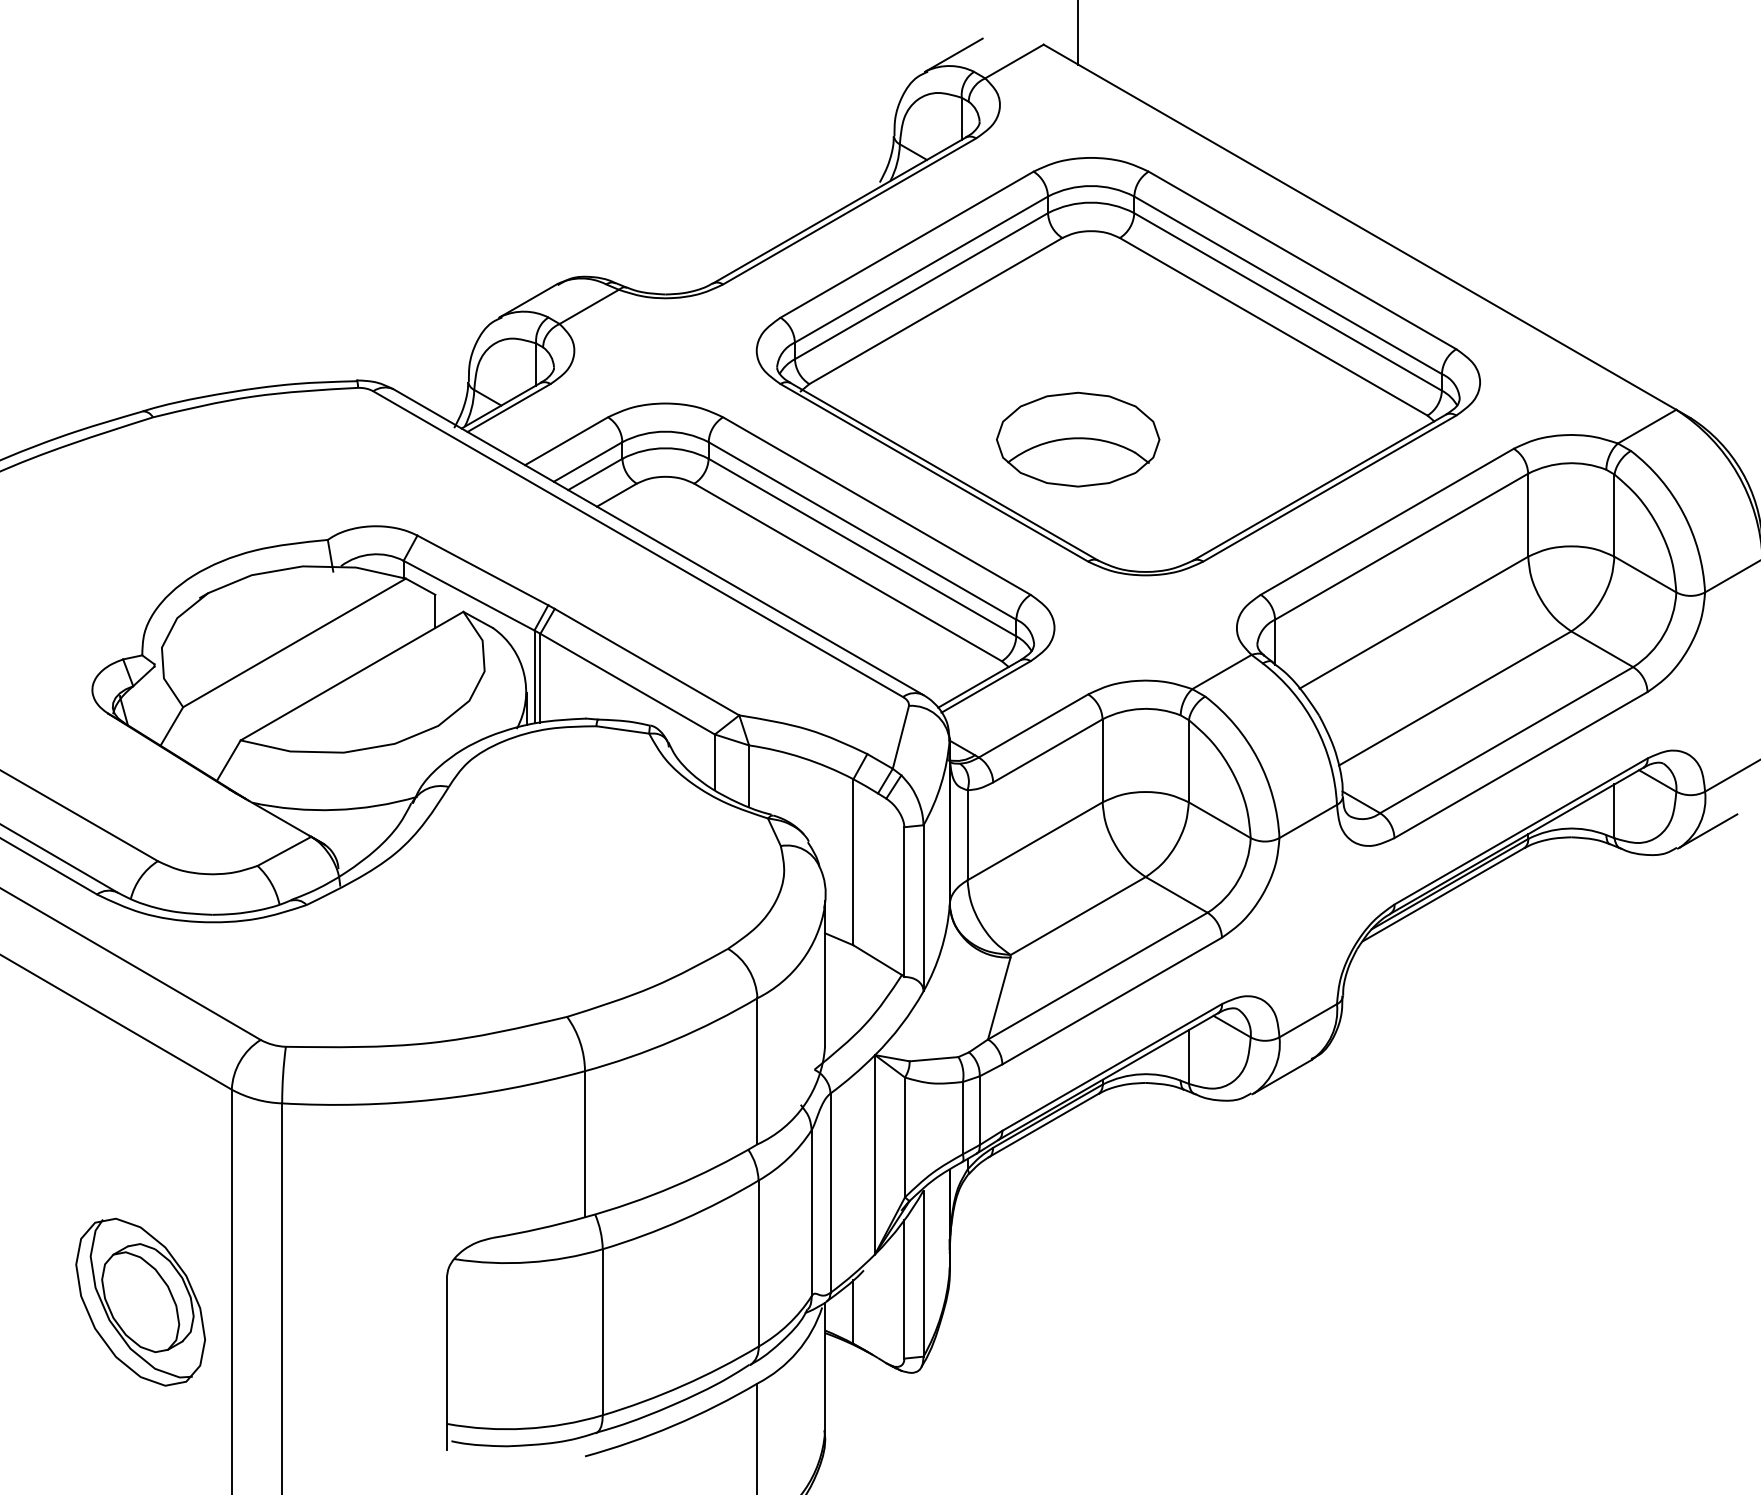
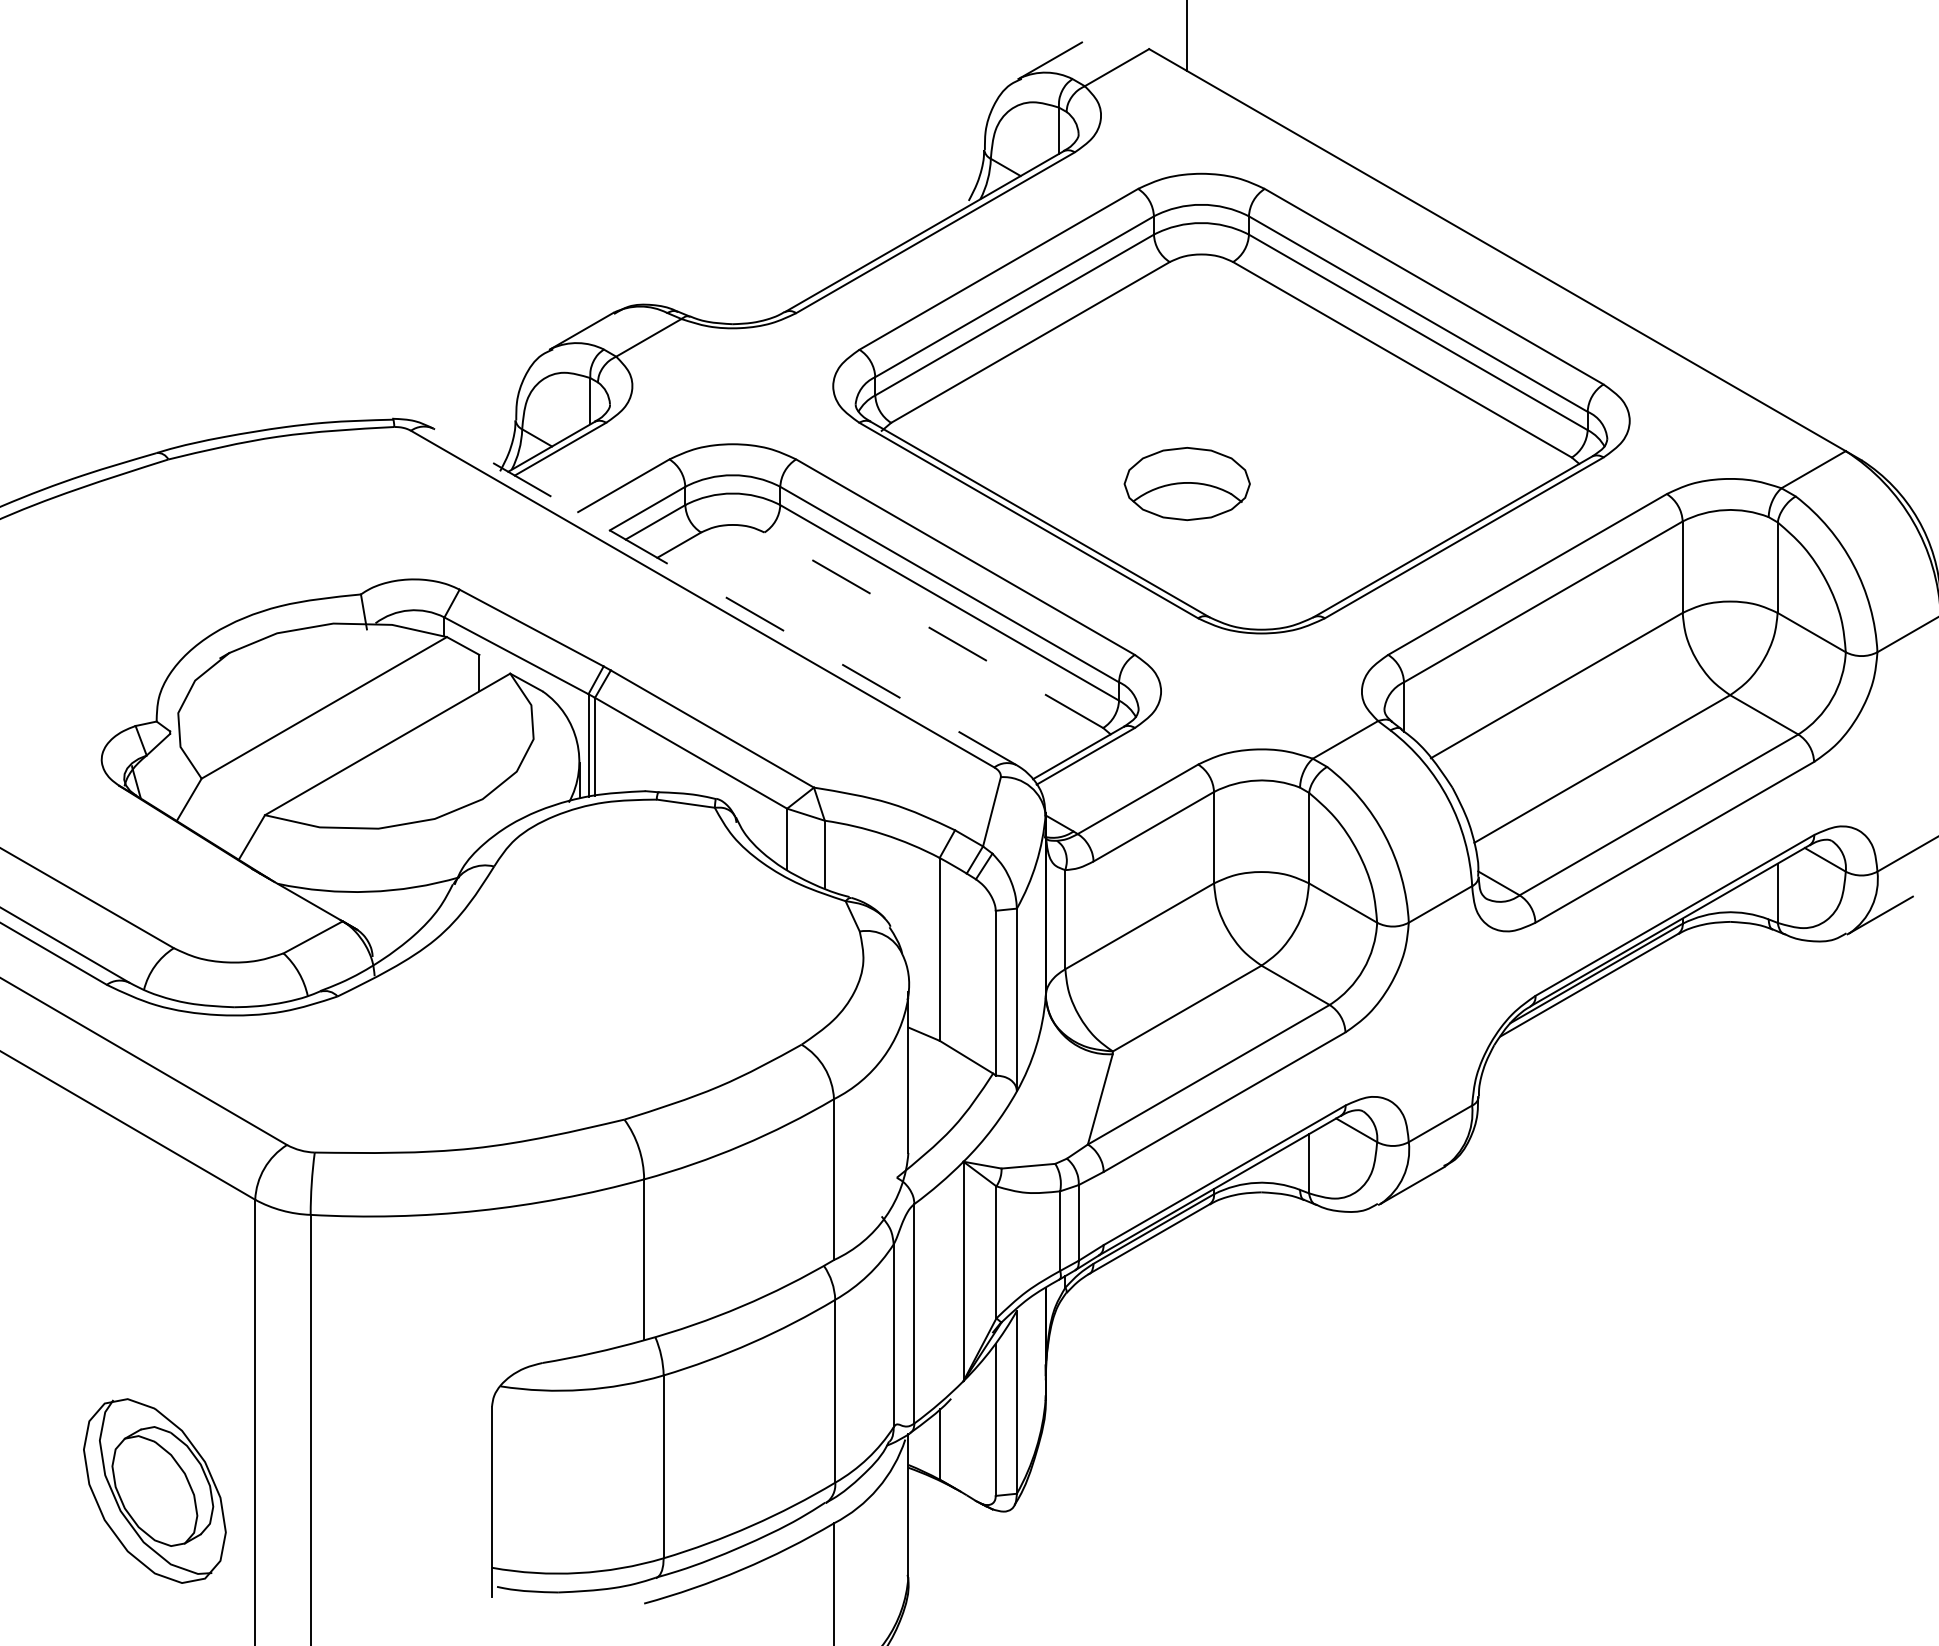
part: (1078, 439) -> (1187, 483), size x0.7
line: (658, 542) -> (725, 597), solid -> dashed
line: (848, 572) -> (934, 630), solid -> dashed
part: (140, 1301) -> (154, 1490), moved

